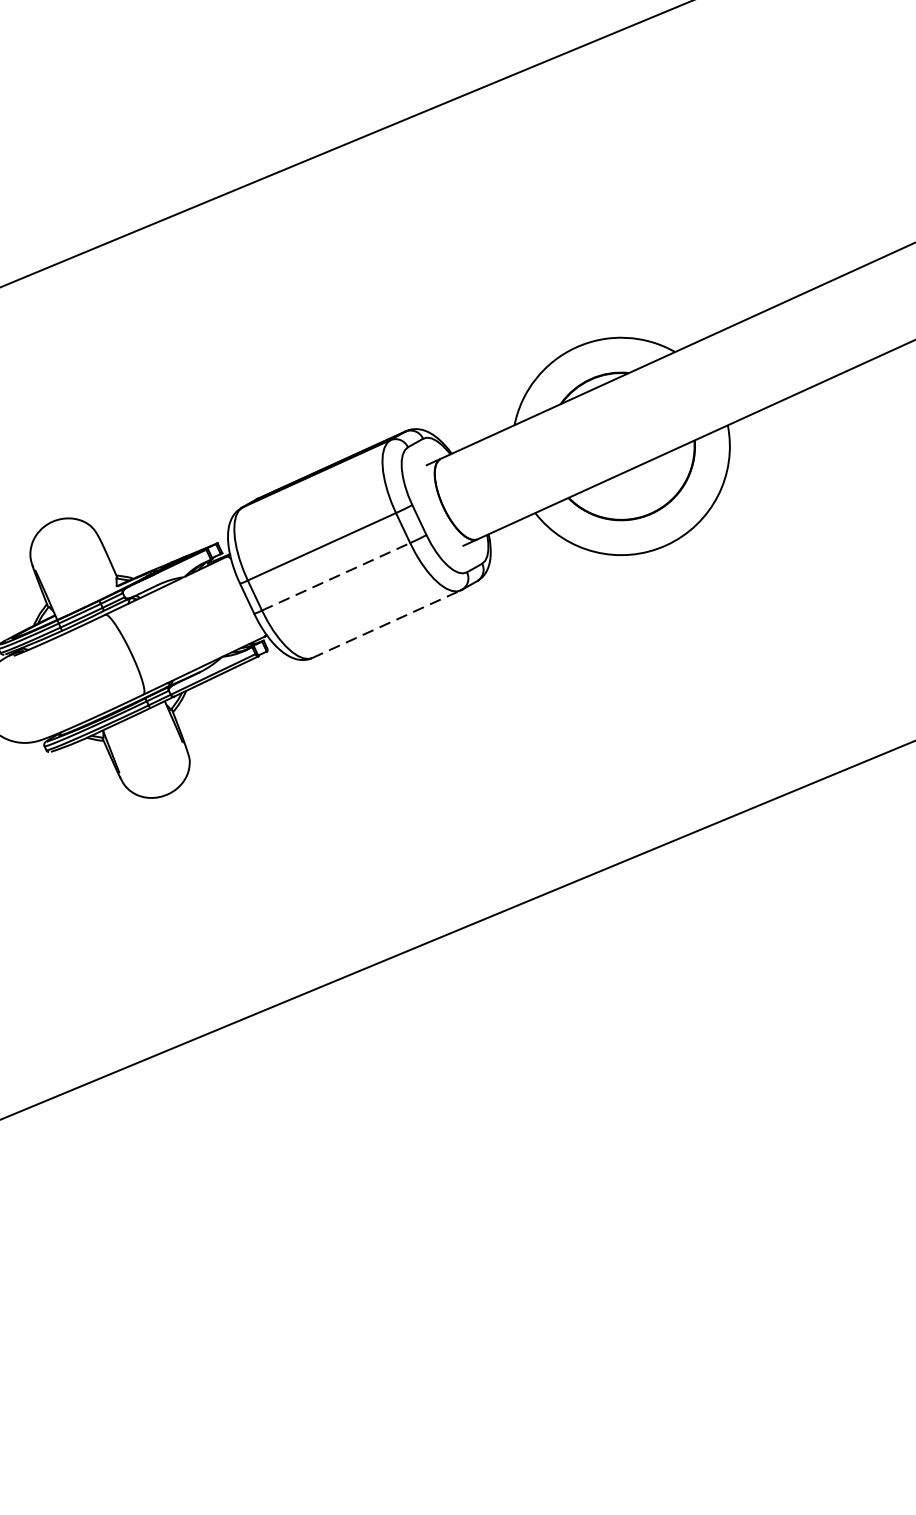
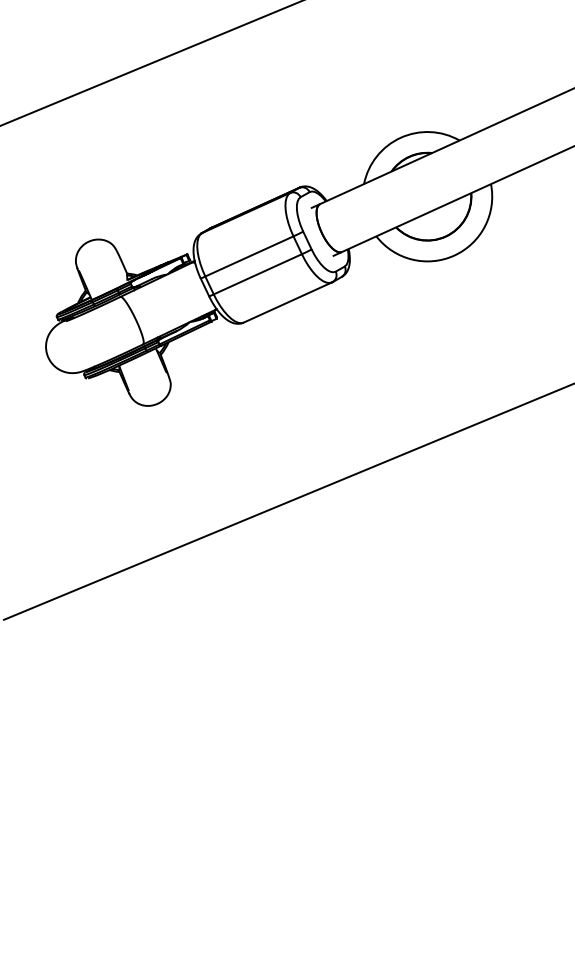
line: (337, 577) -> (258, 274), dashed -> solid
line: (387, 624) -> (288, 302), dashed -> solid

